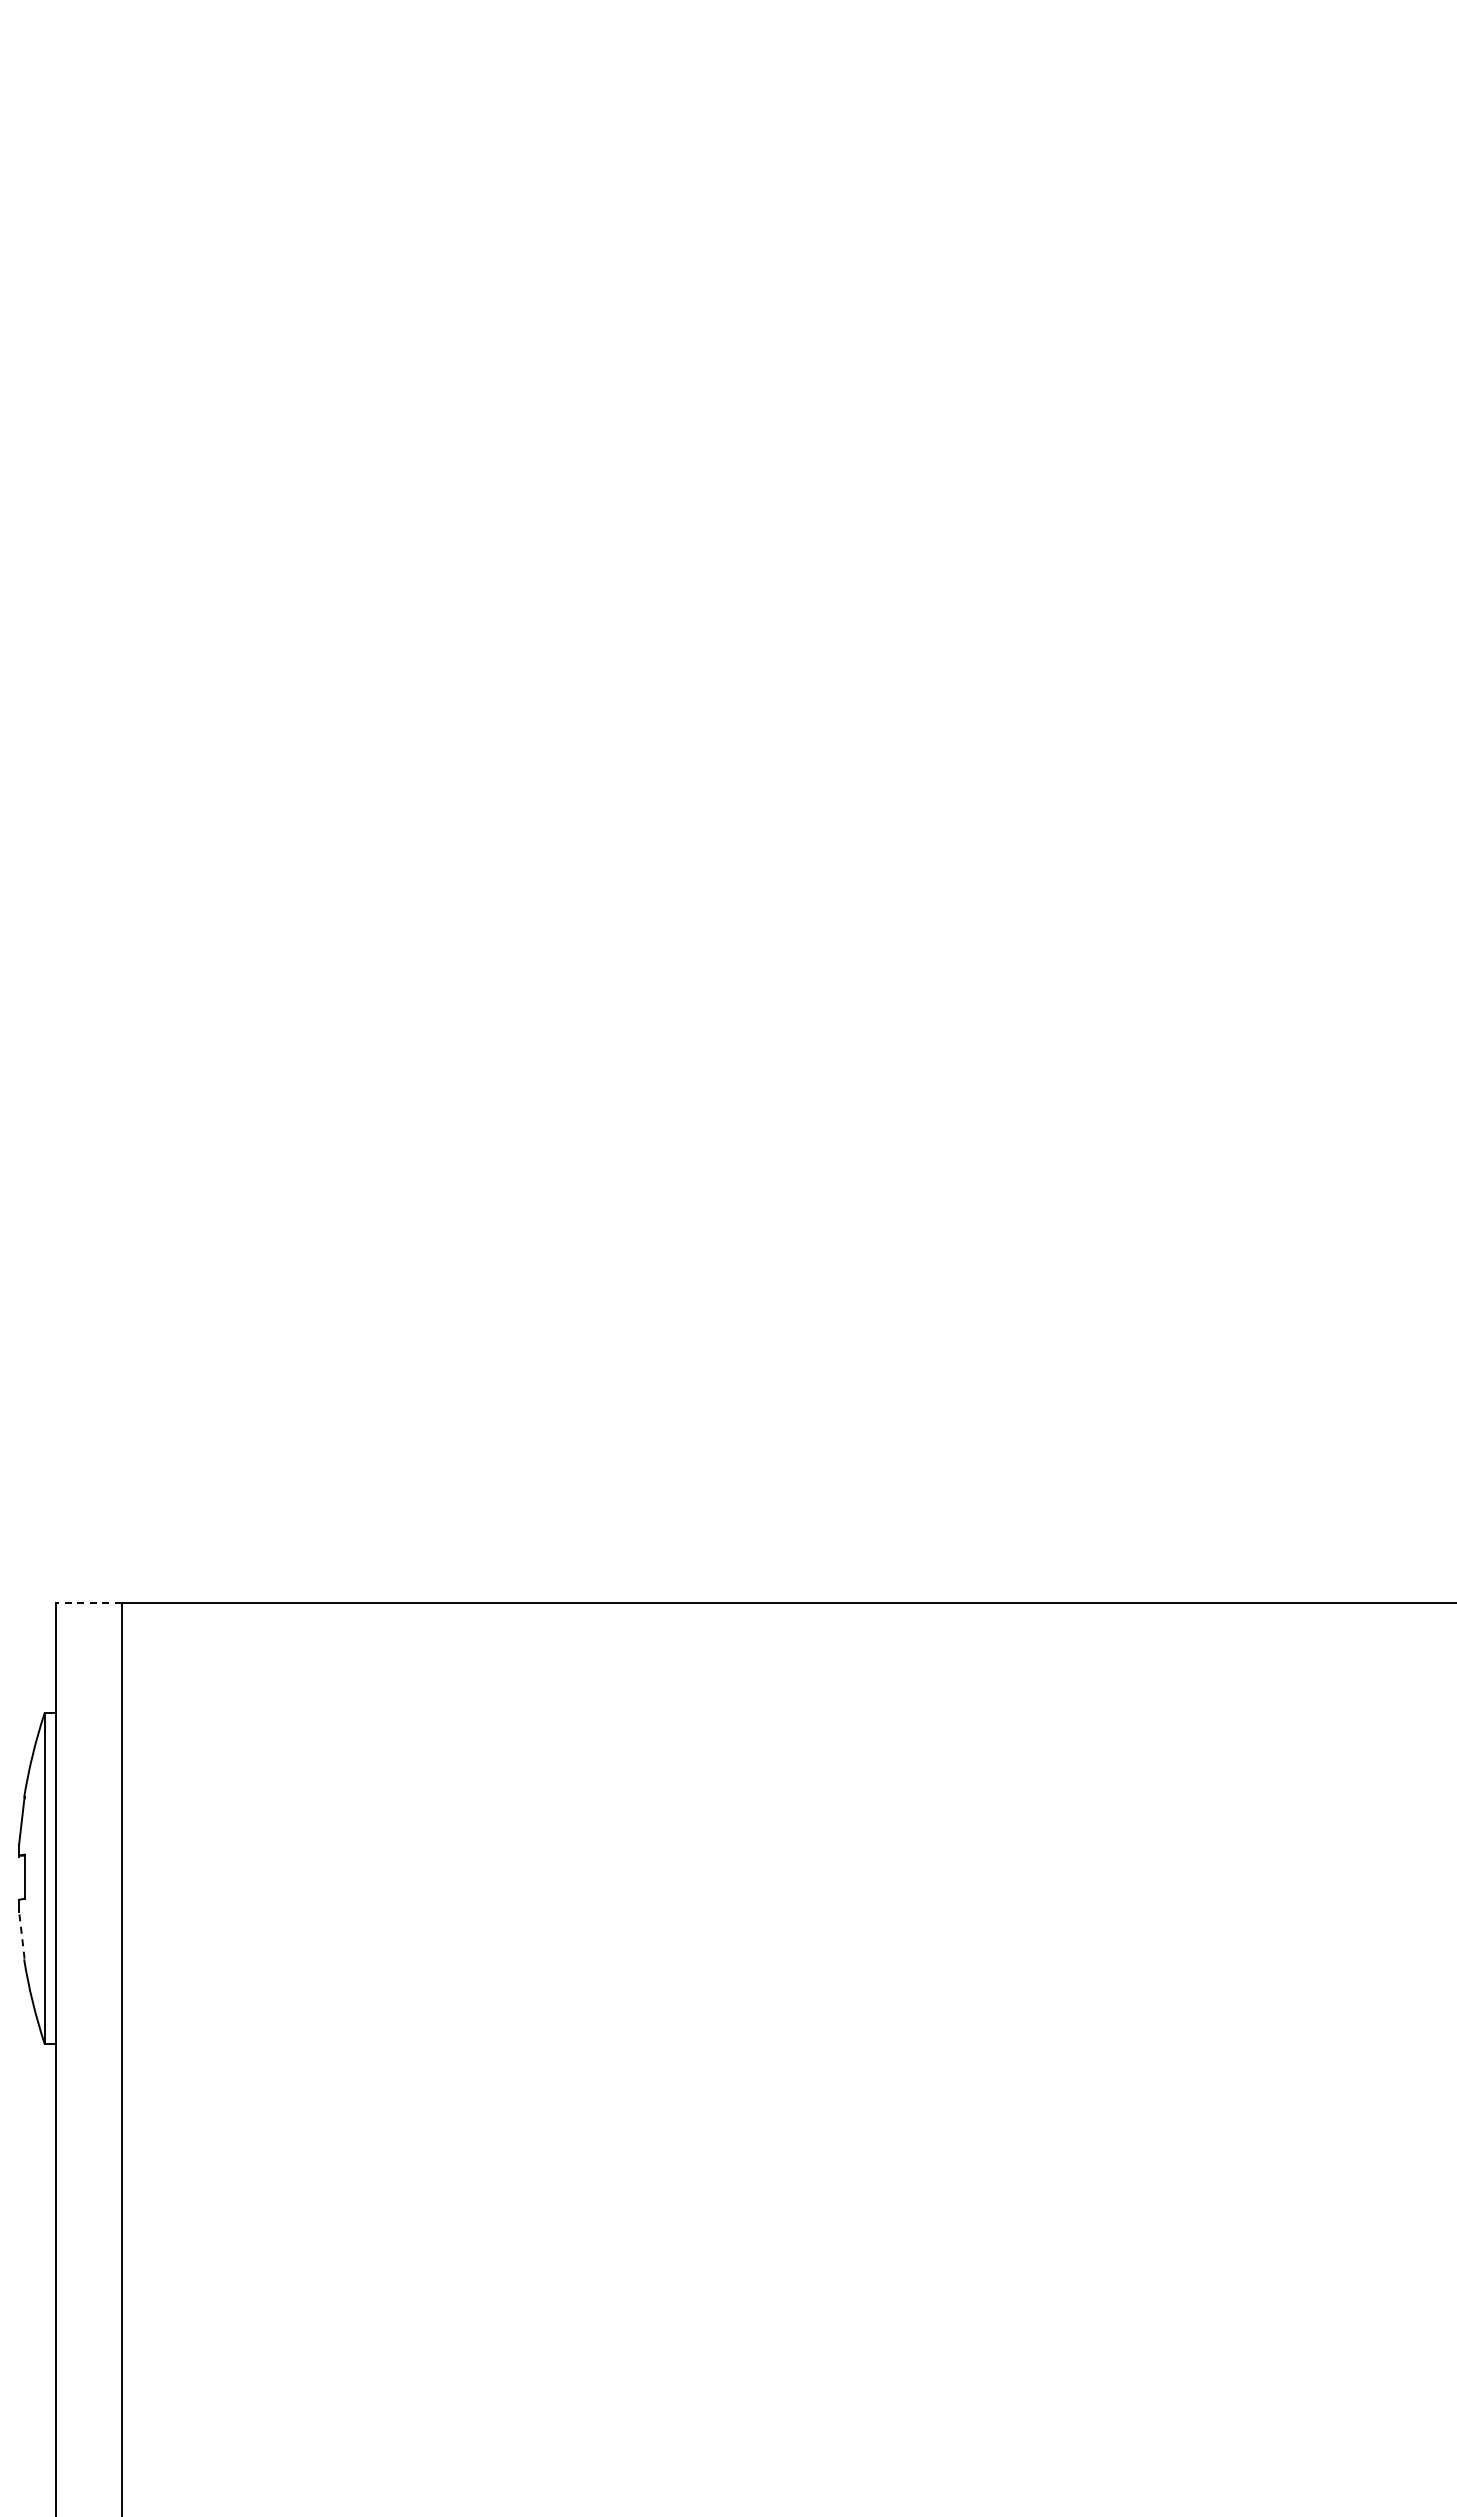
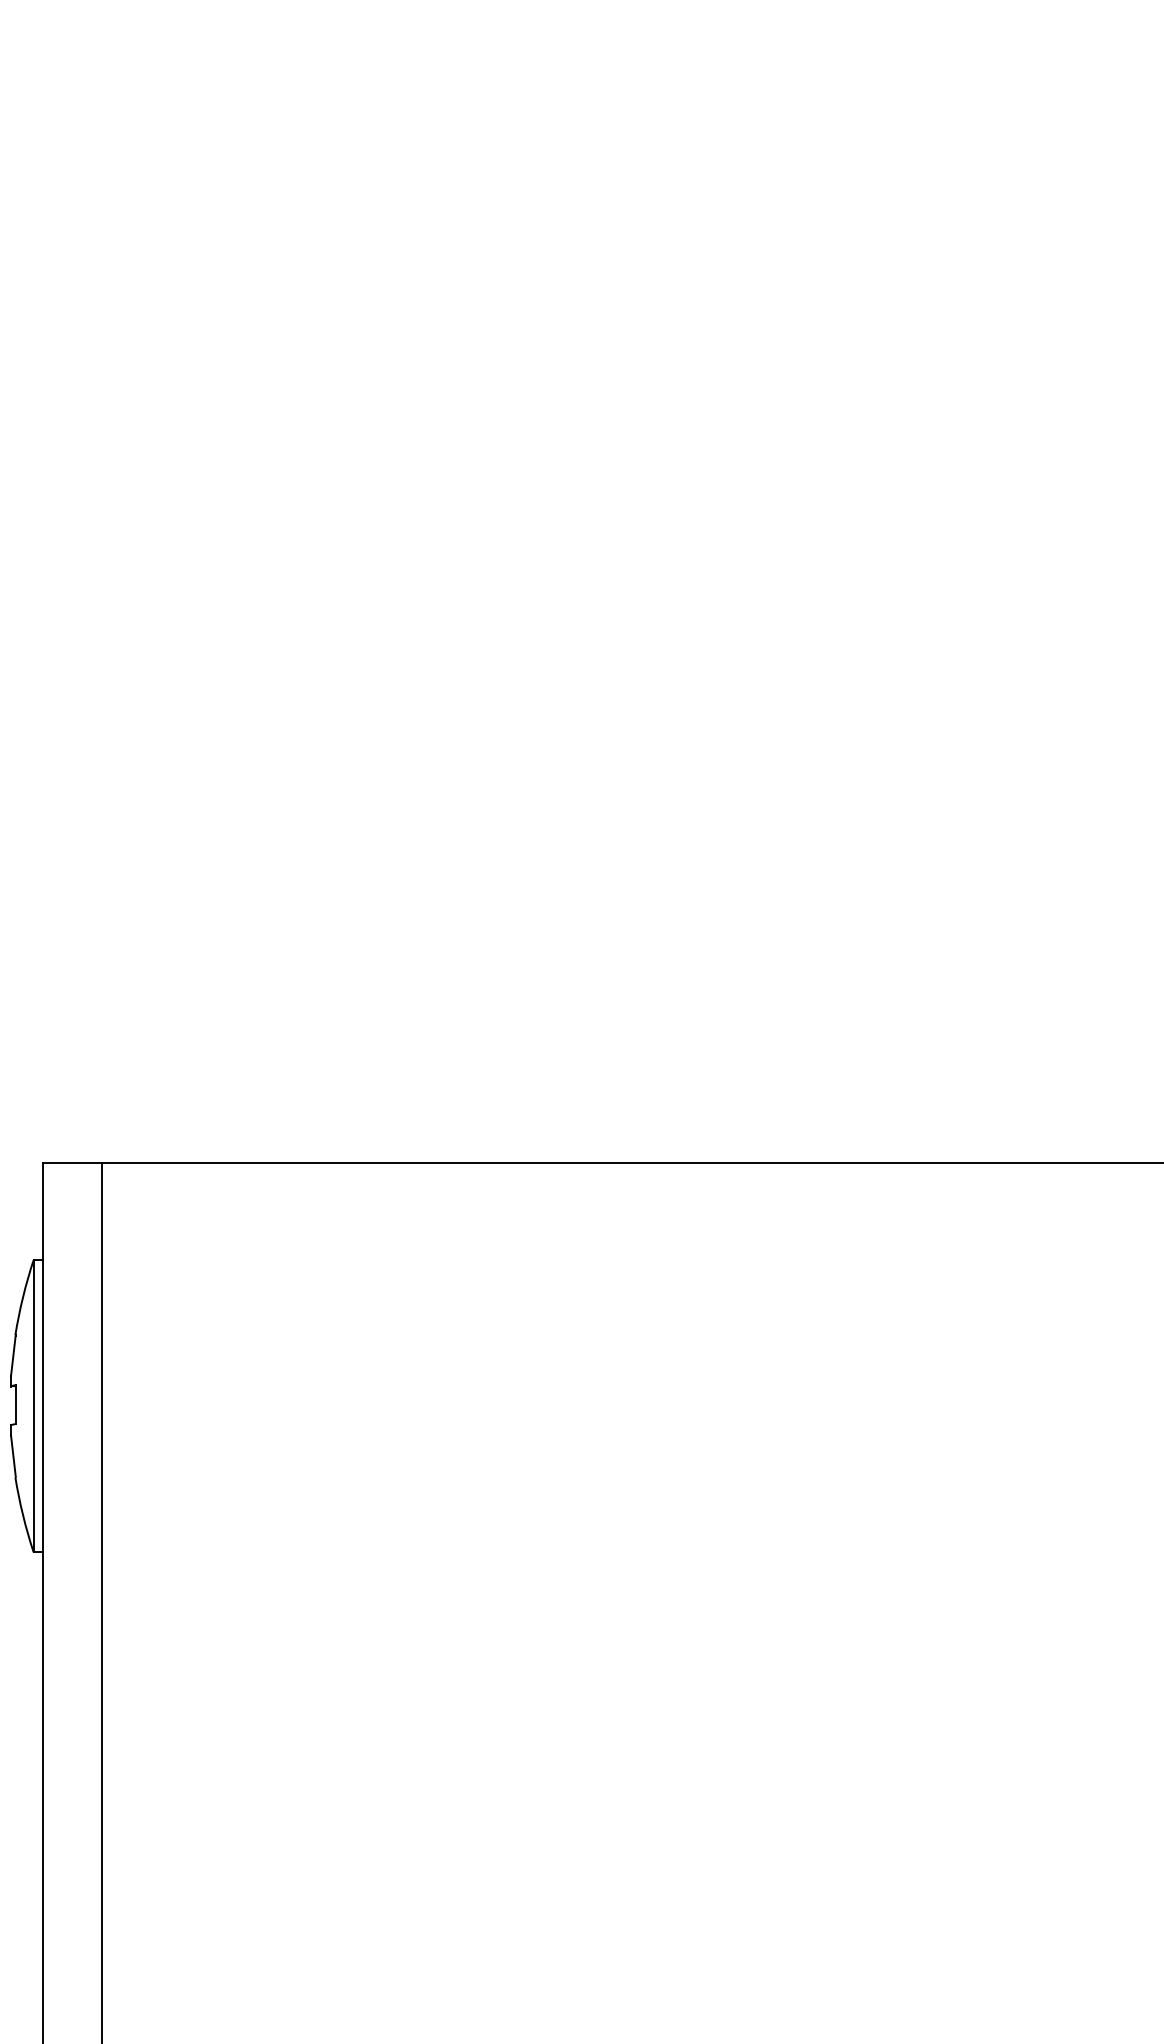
line: (88, 1602) -> (72, 1162), dashed -> solid
line: (21, 1934) -> (13, 1455), dashed -> solid

